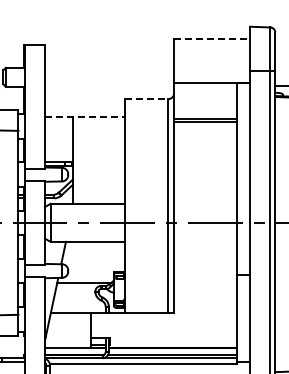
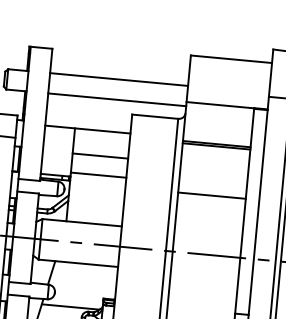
line: (212, 39) -> (231, 59), dashed -> solid
line: (109, 67) -> (119, 79), added
line: (109, 86) -> (117, 99), added
line: (146, 99) -> (155, 117), dashed -> solid
line: (84, 116) -> (87, 129), dashed -> solid
line: (98, 140) -> (100, 156), added
line: (98, 158) -> (98, 175), added
line: (205, 167) -> (211, 195), added

